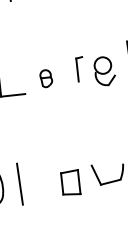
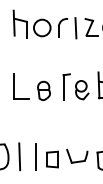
part: (80, 68) -> (66, 86), size x1.67
part: (45, 78) -> (43, 90), size x1.67
line: (44, 182) -> (35, 157), added

